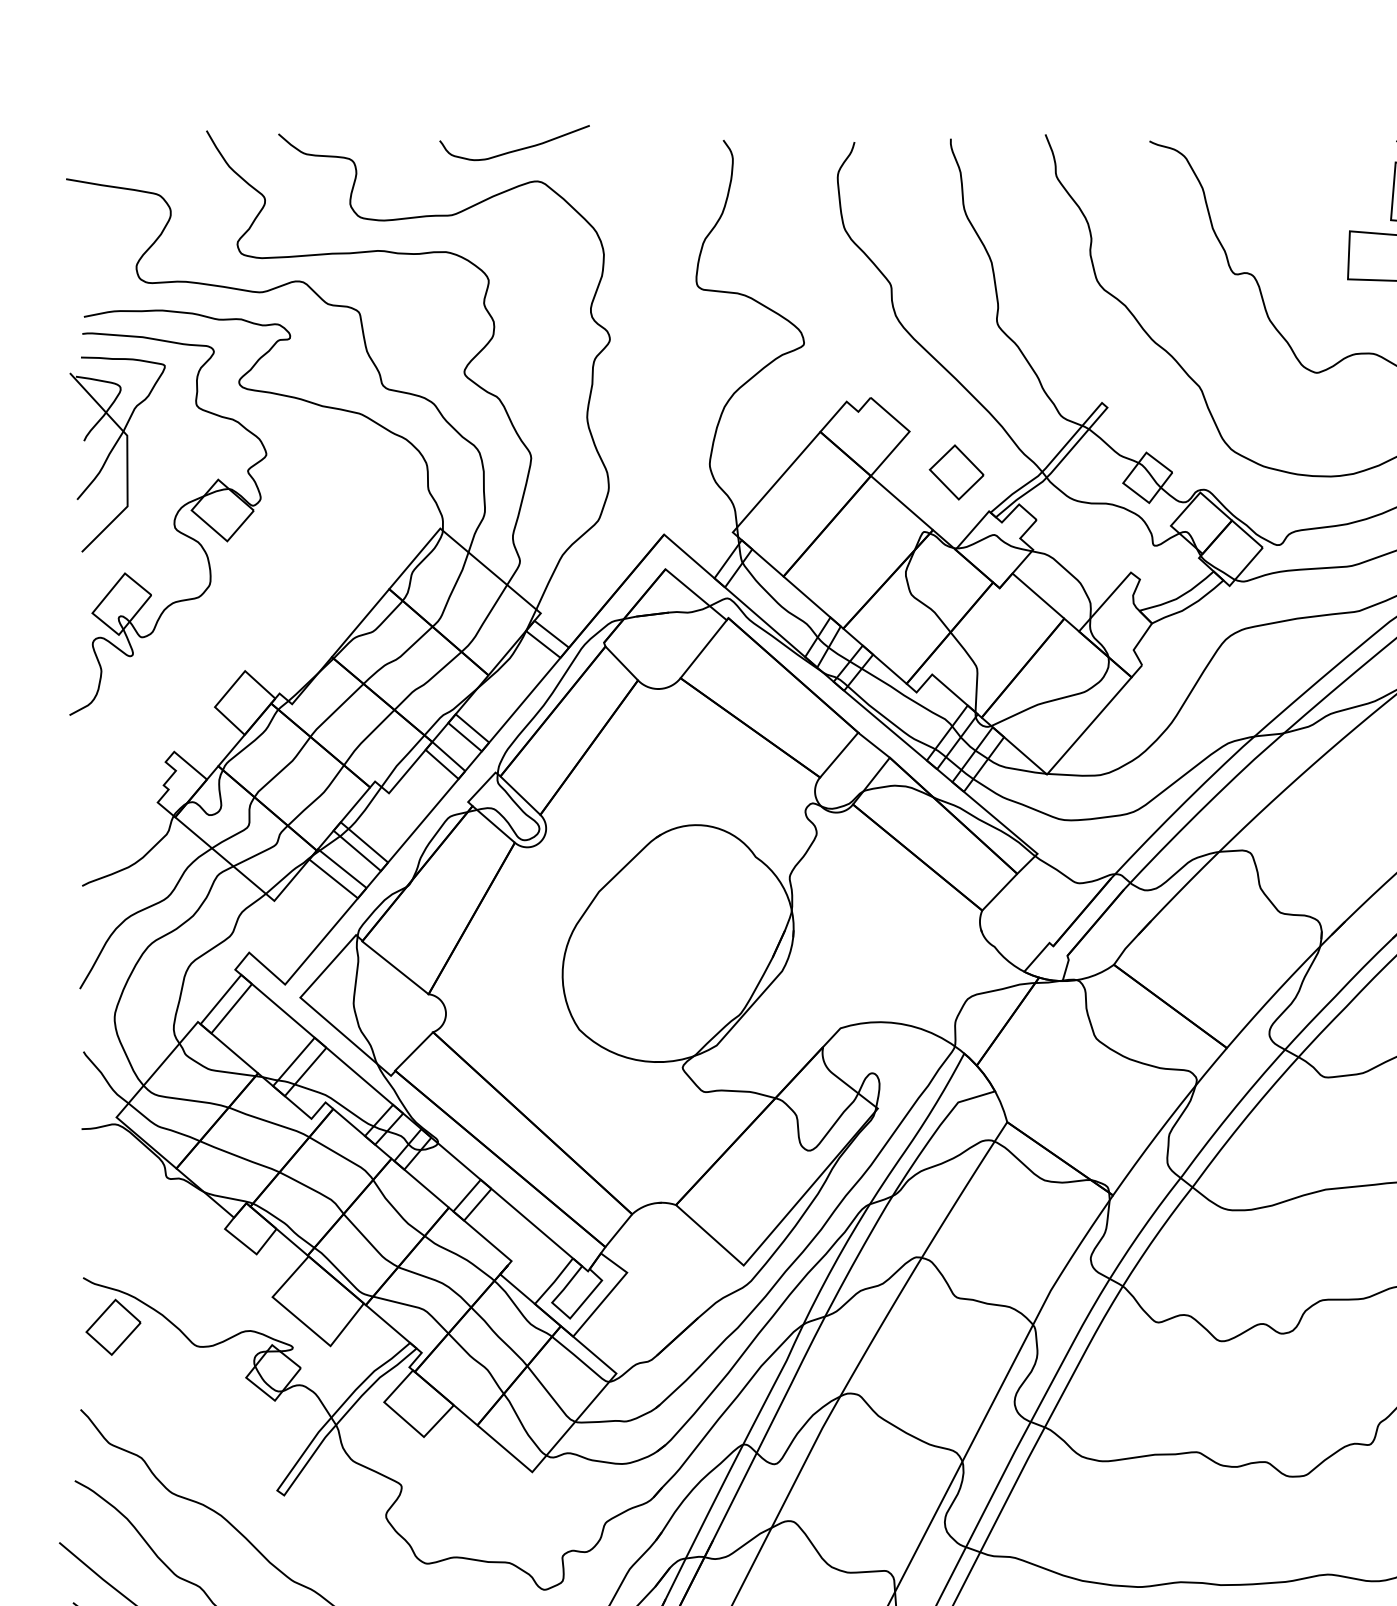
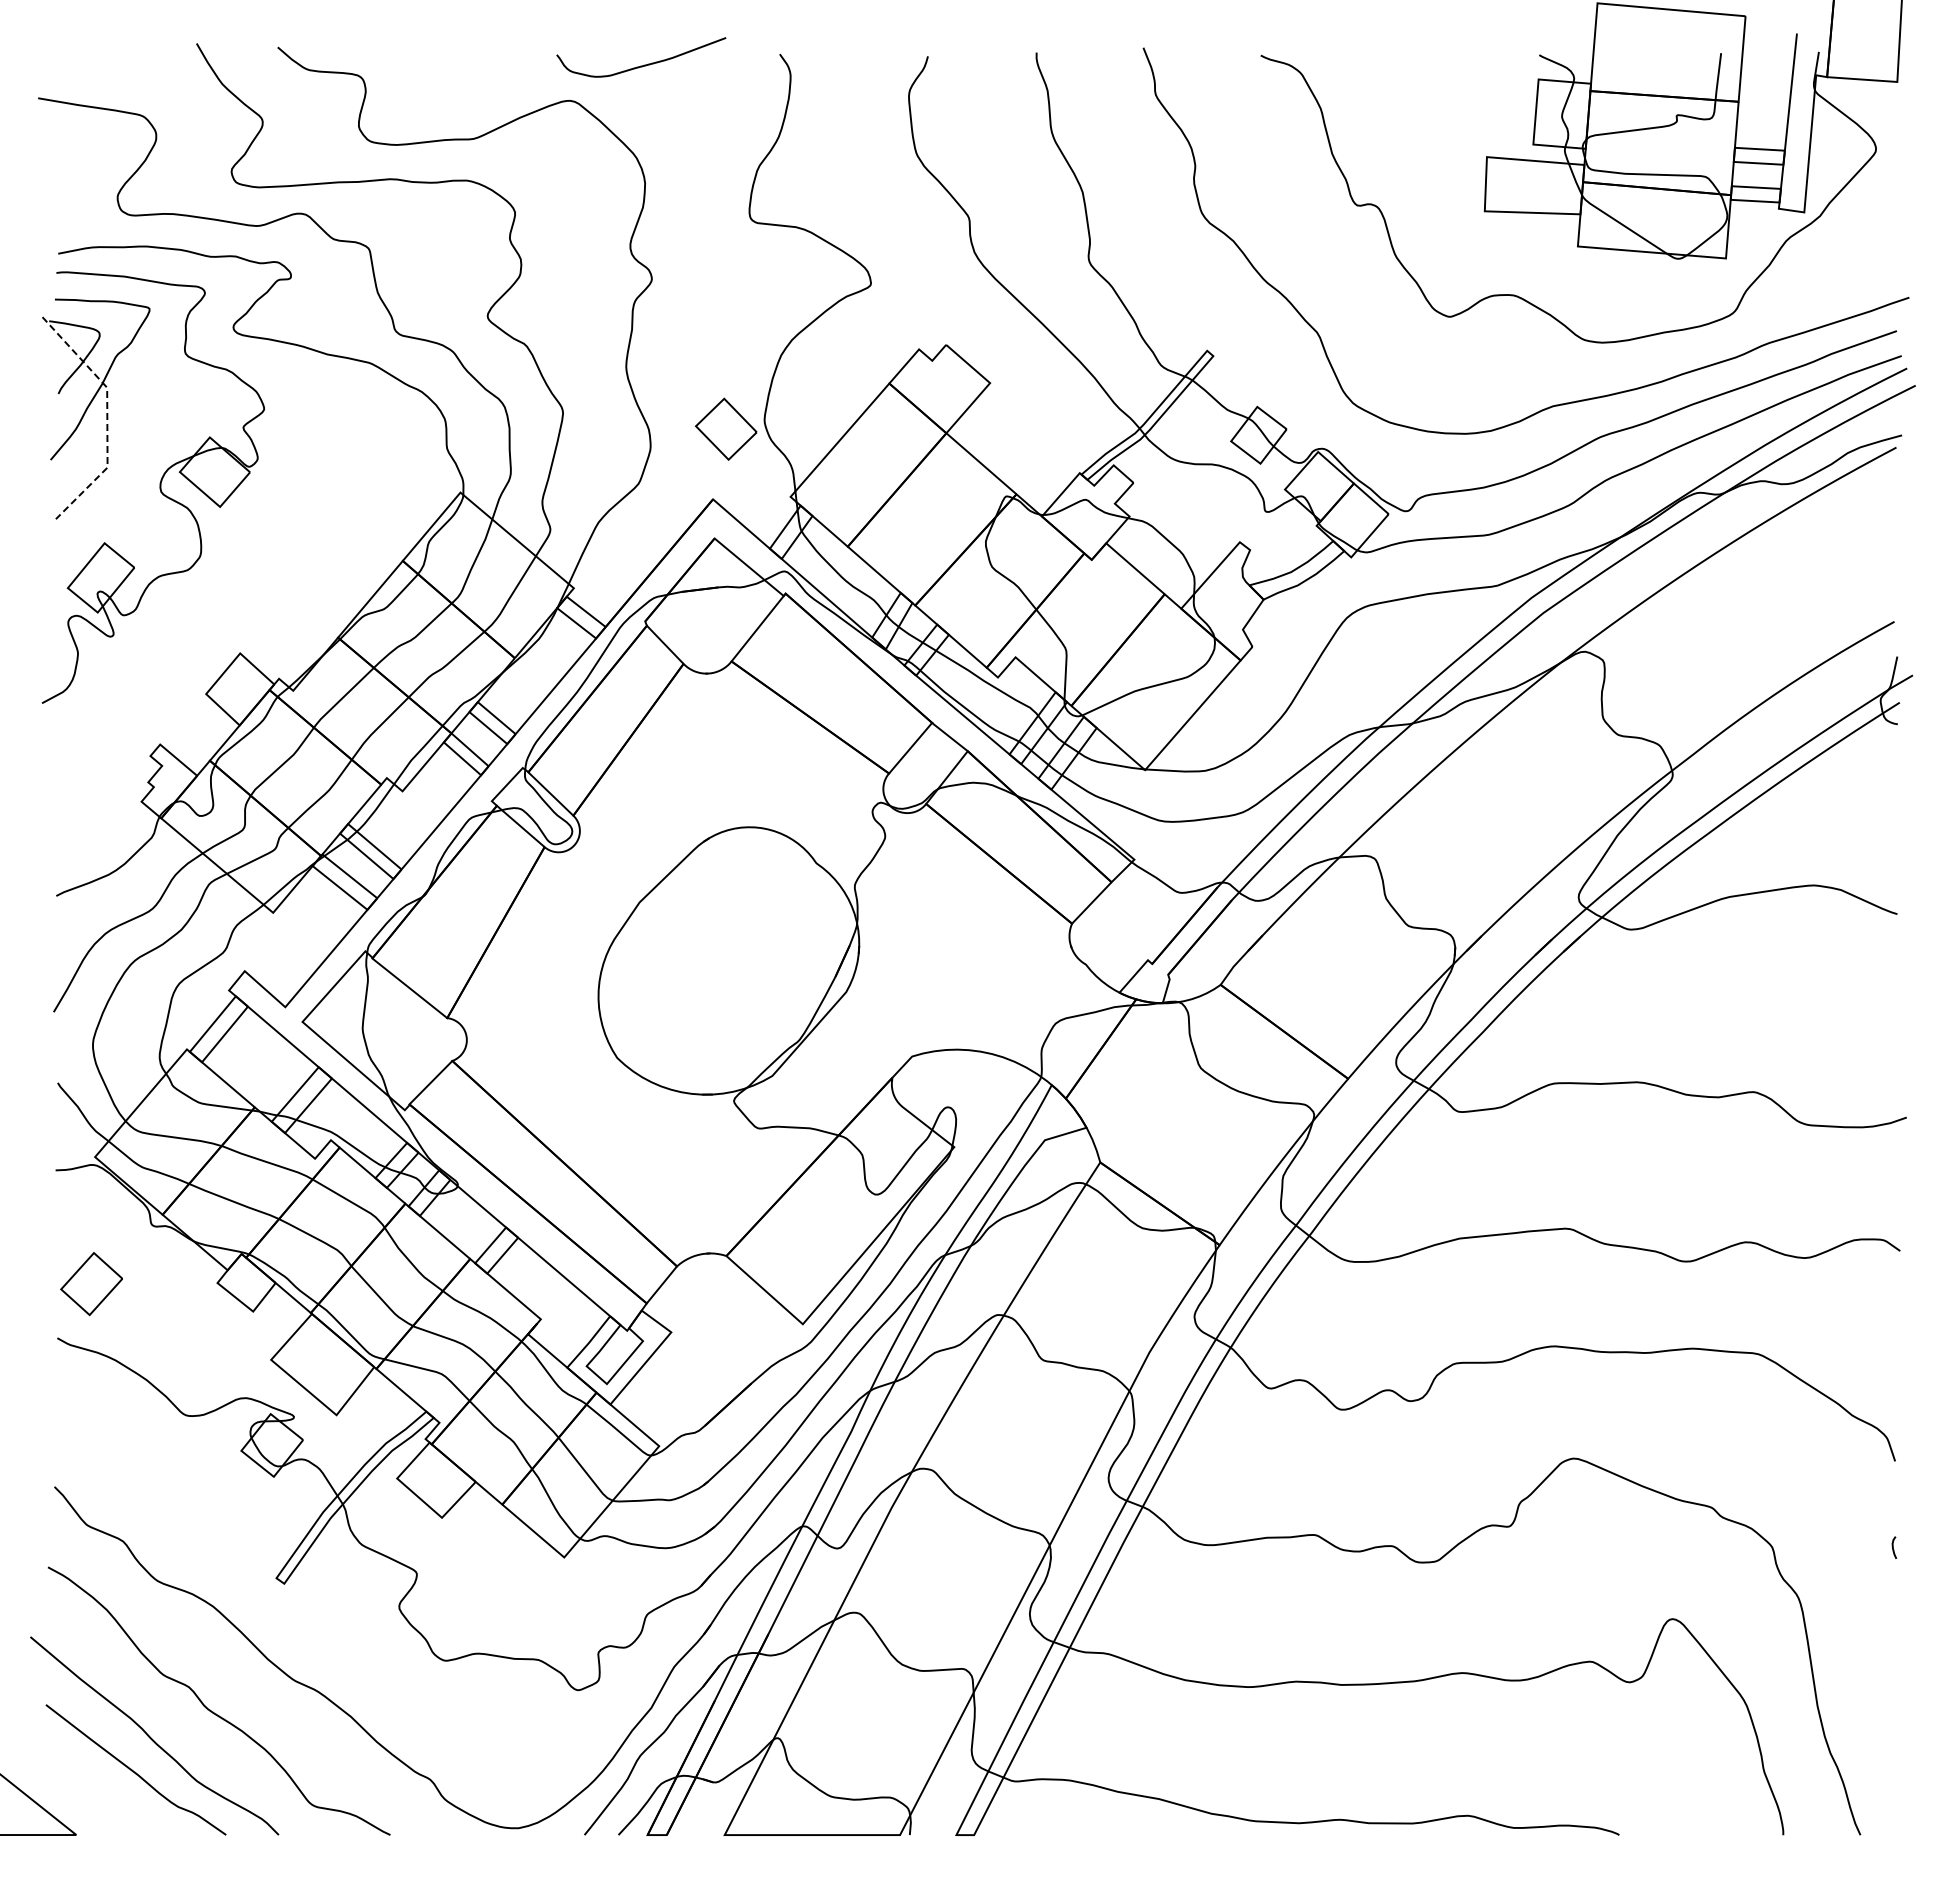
curve: (517, 149) -> (644, 64), moved
line: (127, 461) -> (107, 416), solid -> dashed
part: (956, 471) -> (726, 428), moved
part: (113, 1327) -> (91, 1284), moved

